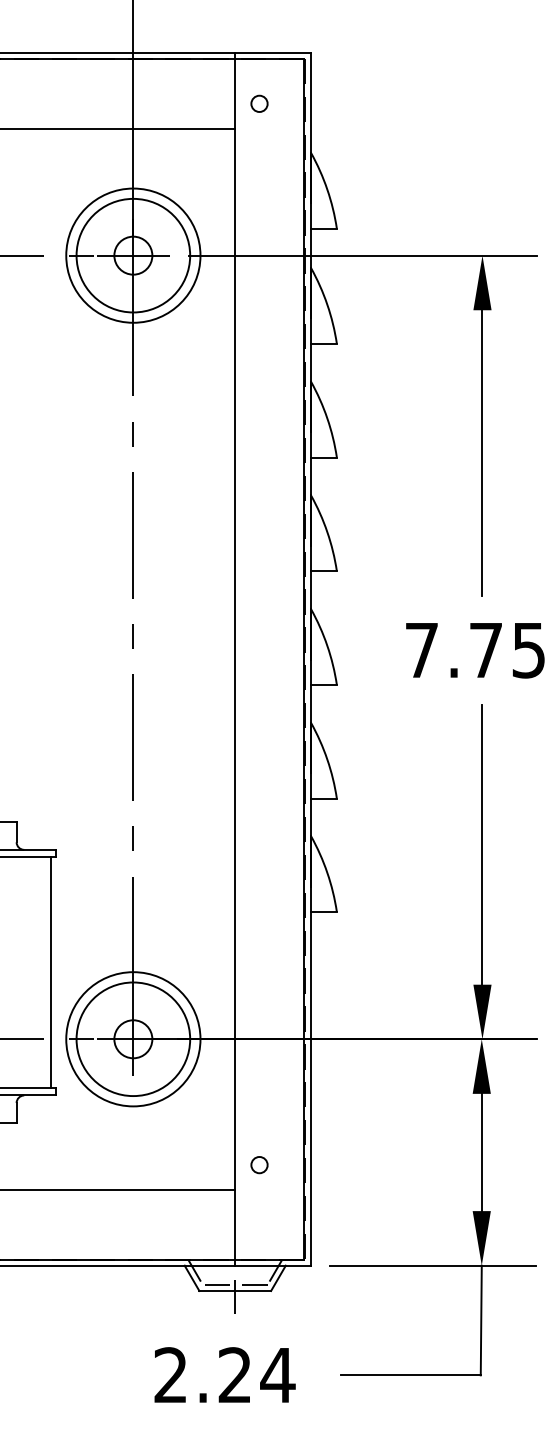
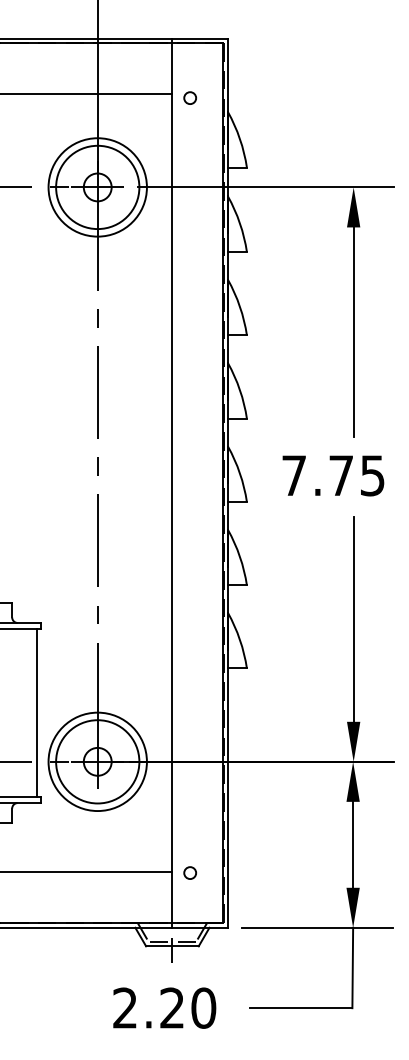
circle: (258, 102) -> (189, 97), moved
text: (475, 650) -> (333, 475), moved
circle: (258, 1164) -> (189, 872), moved
text: (277, 1374) -> (203, 1007), 2.24 -> 2.20

